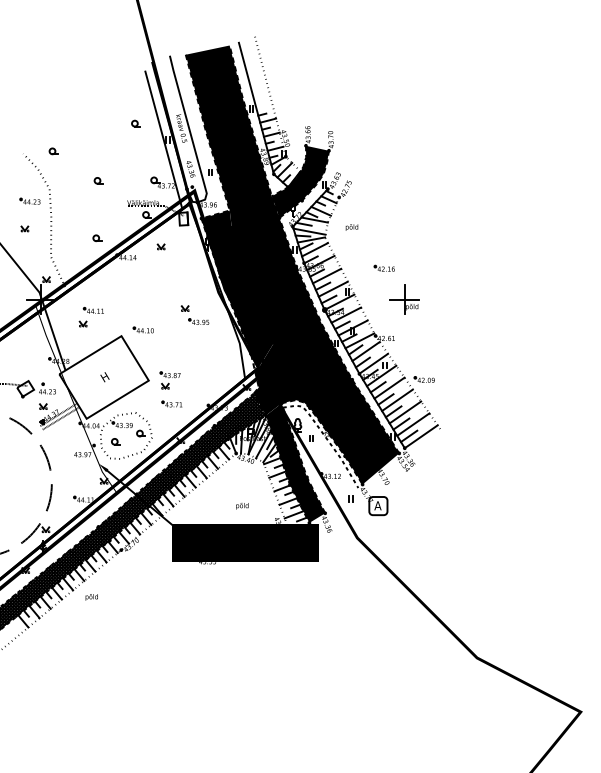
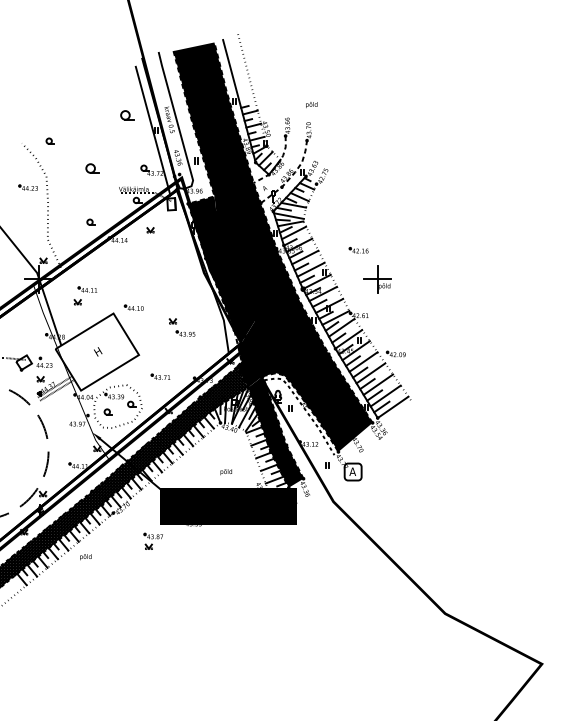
part: (135, 123) -> (126, 115), size x1.6
part: (98, 180) -> (92, 168), size x1.6
fill: (299, 181) -> (279, 169), removed
text: (351, 227) -> (311, 104), moved
part: (24, 228) -> (23, 213), removed
part: (194, 314) -> (181, 326), moved
part: (169, 380) -> (152, 541), moved

